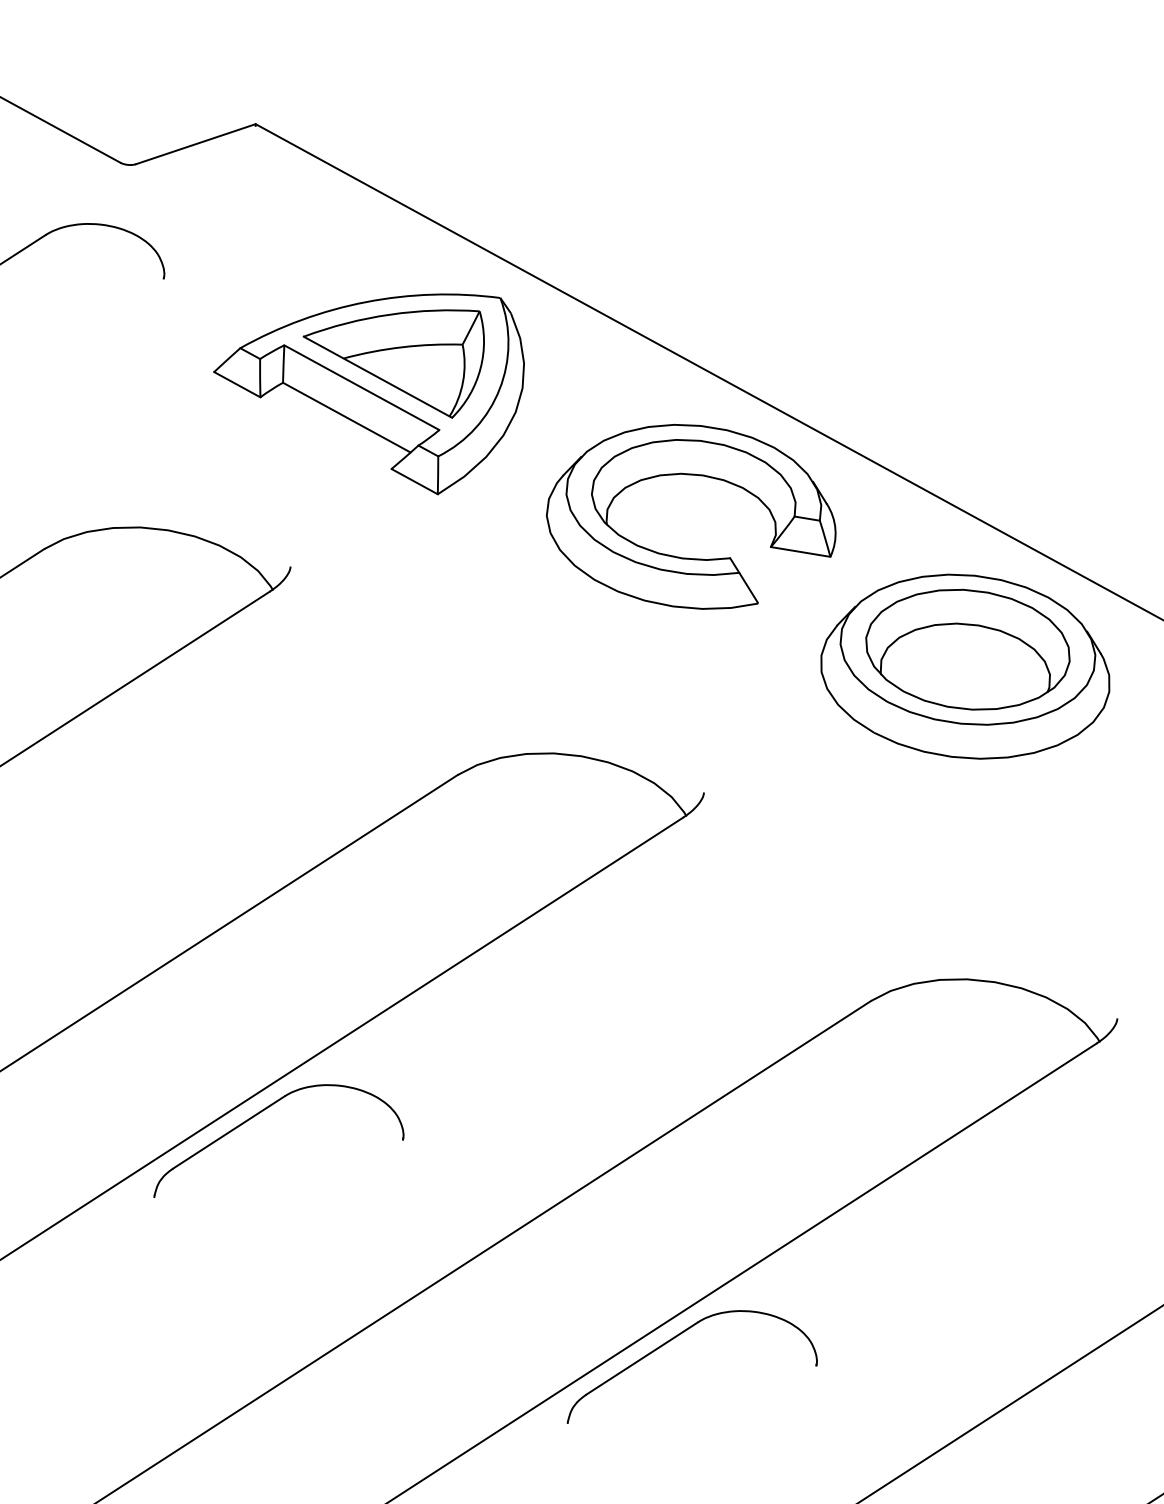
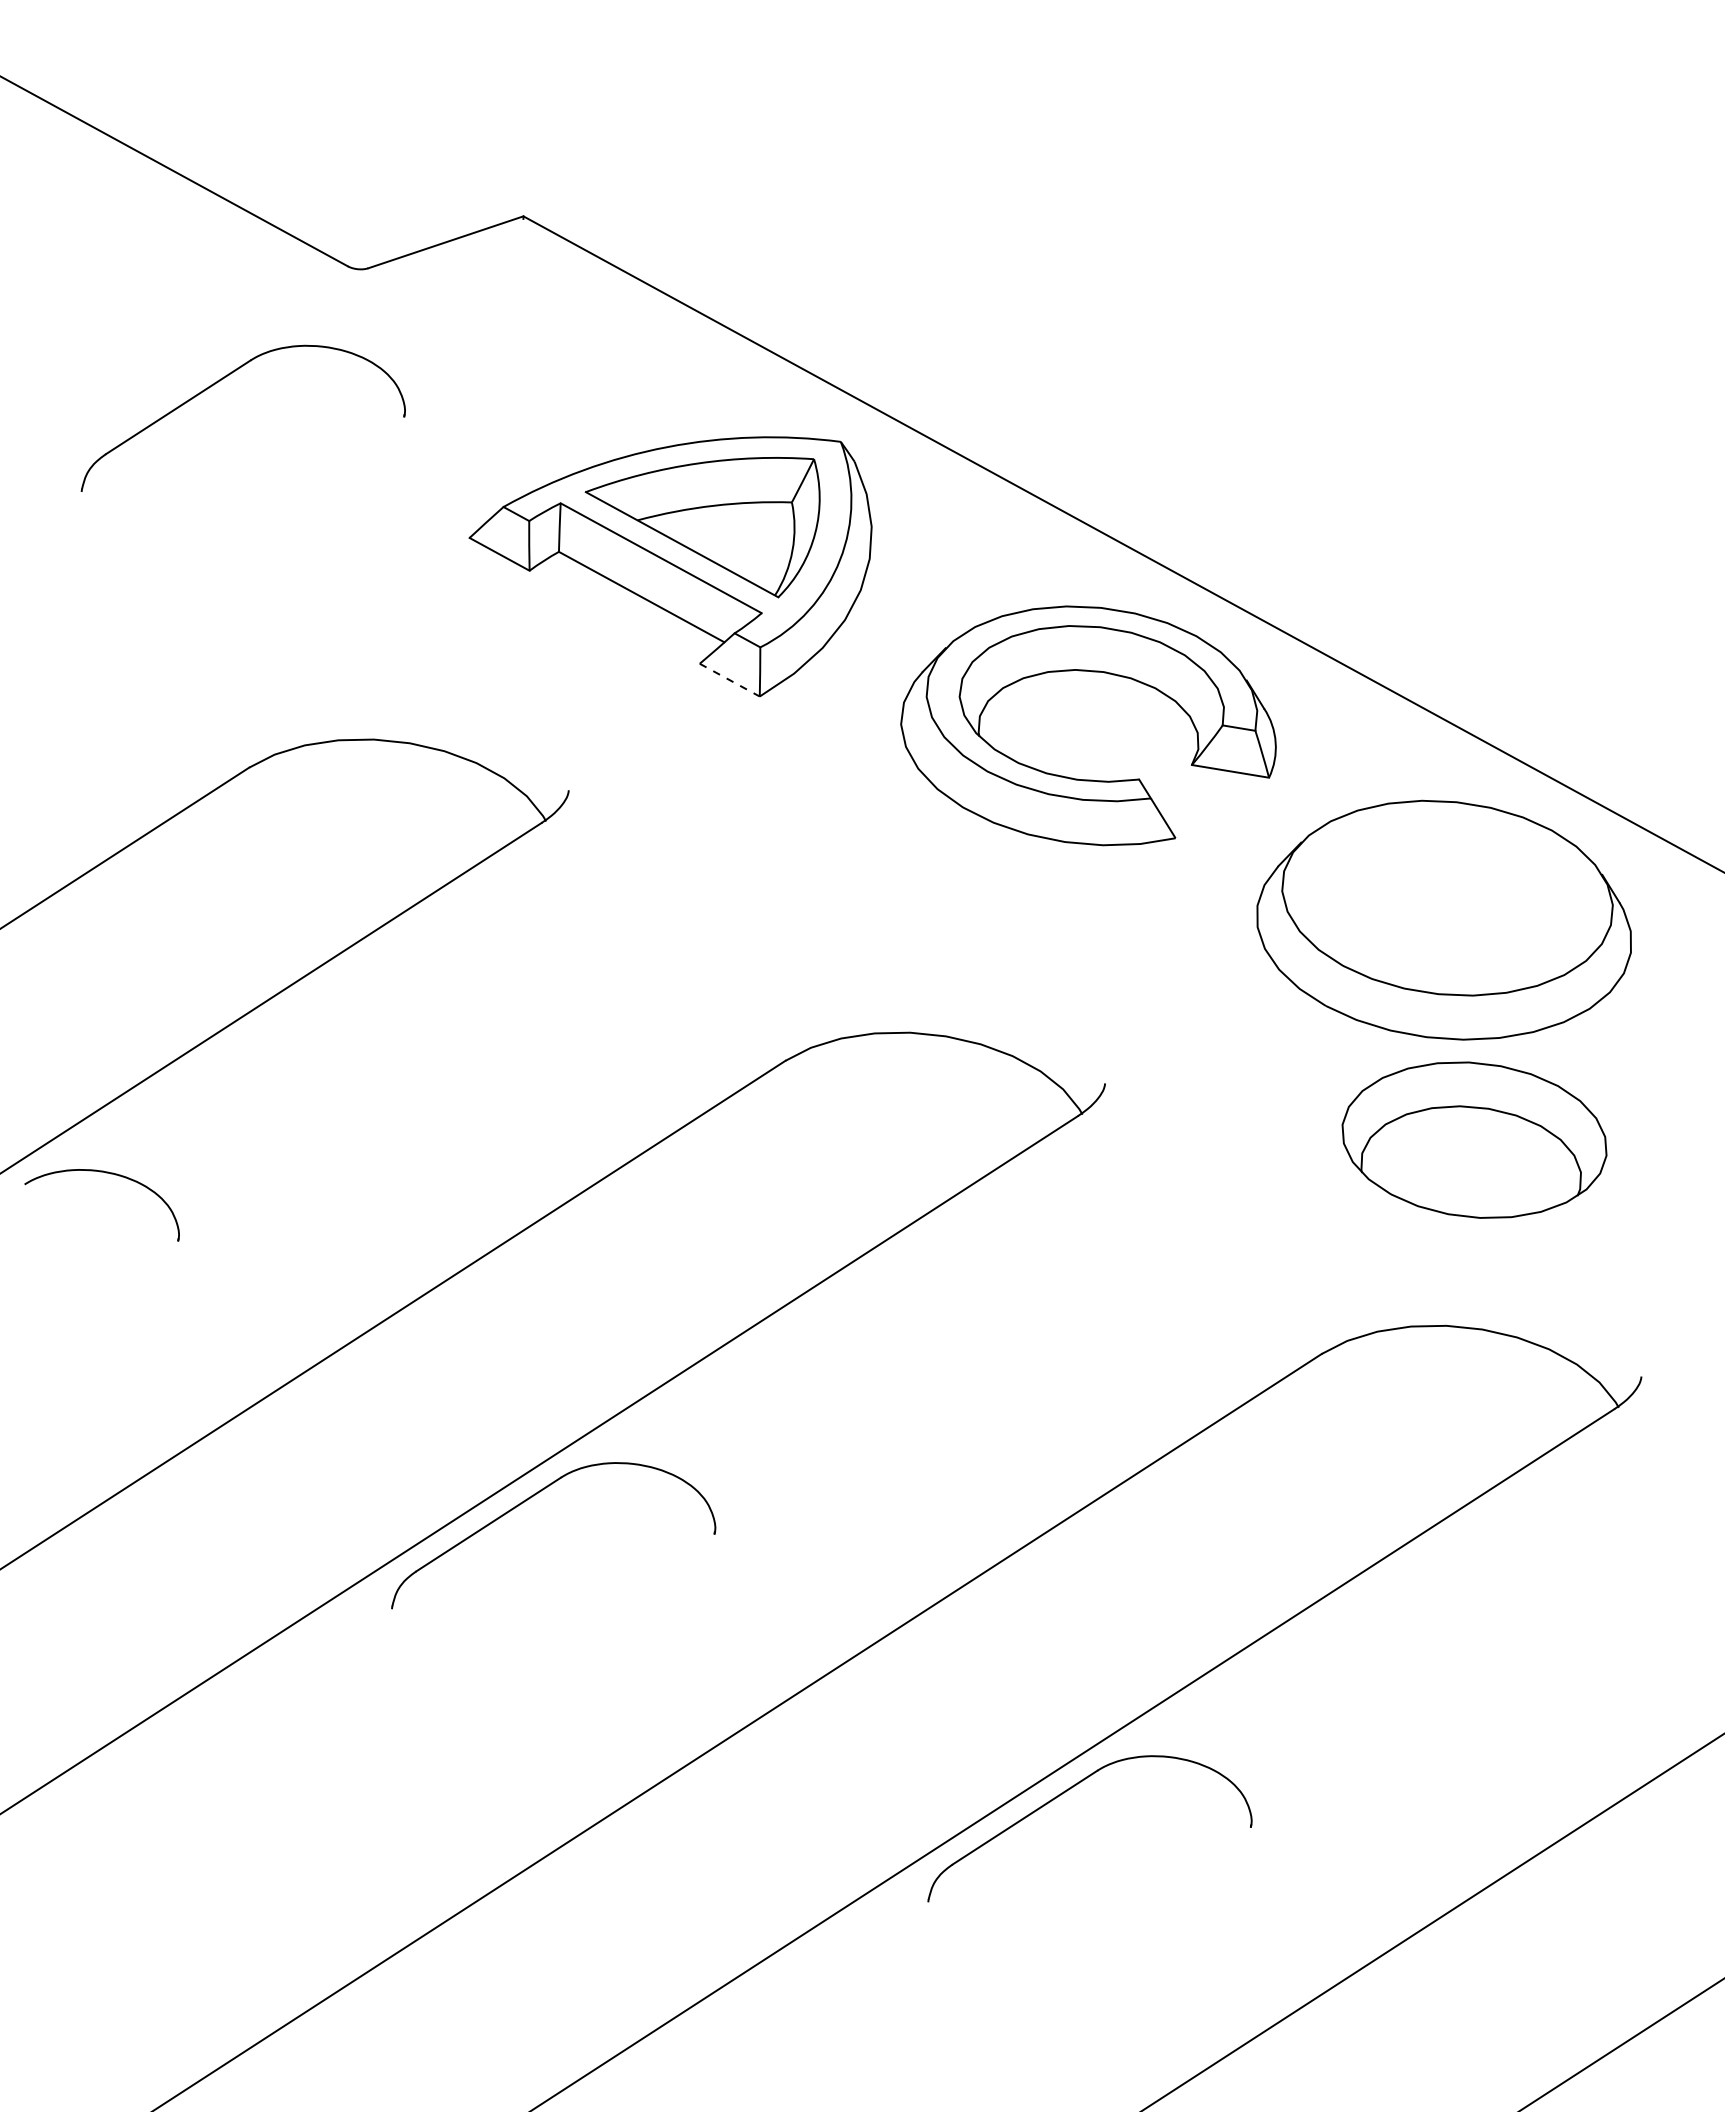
line: (415, 481) -> (730, 680), solid -> dashed
part: (967, 649) -> (1474, 1139), moved

